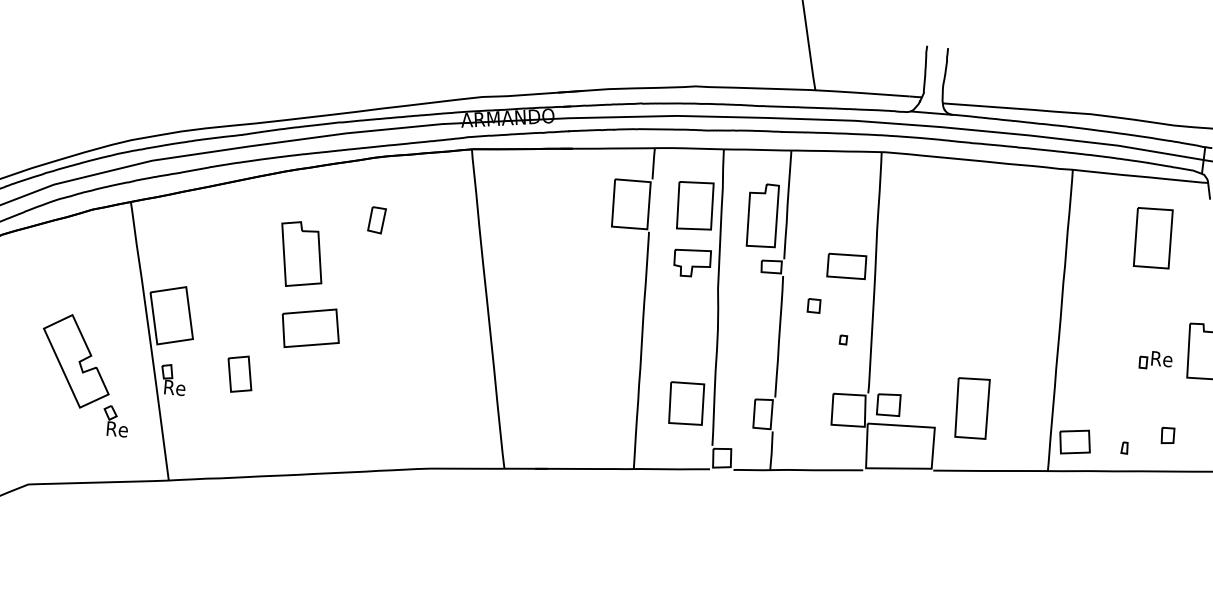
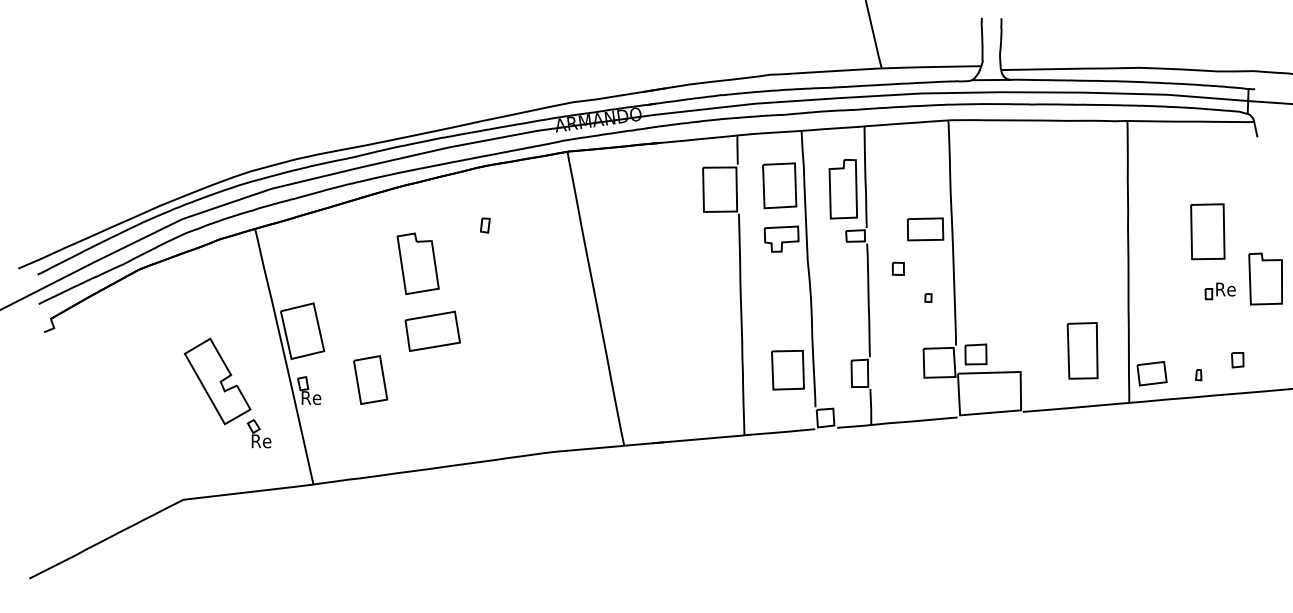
part: (377, 220) -> (485, 225), size x0.6
part: (1152, 237) -> (1207, 231), moved
part: (239, 373) -> (370, 379), size x1.4
part: (971, 407) -> (1082, 350), moved

